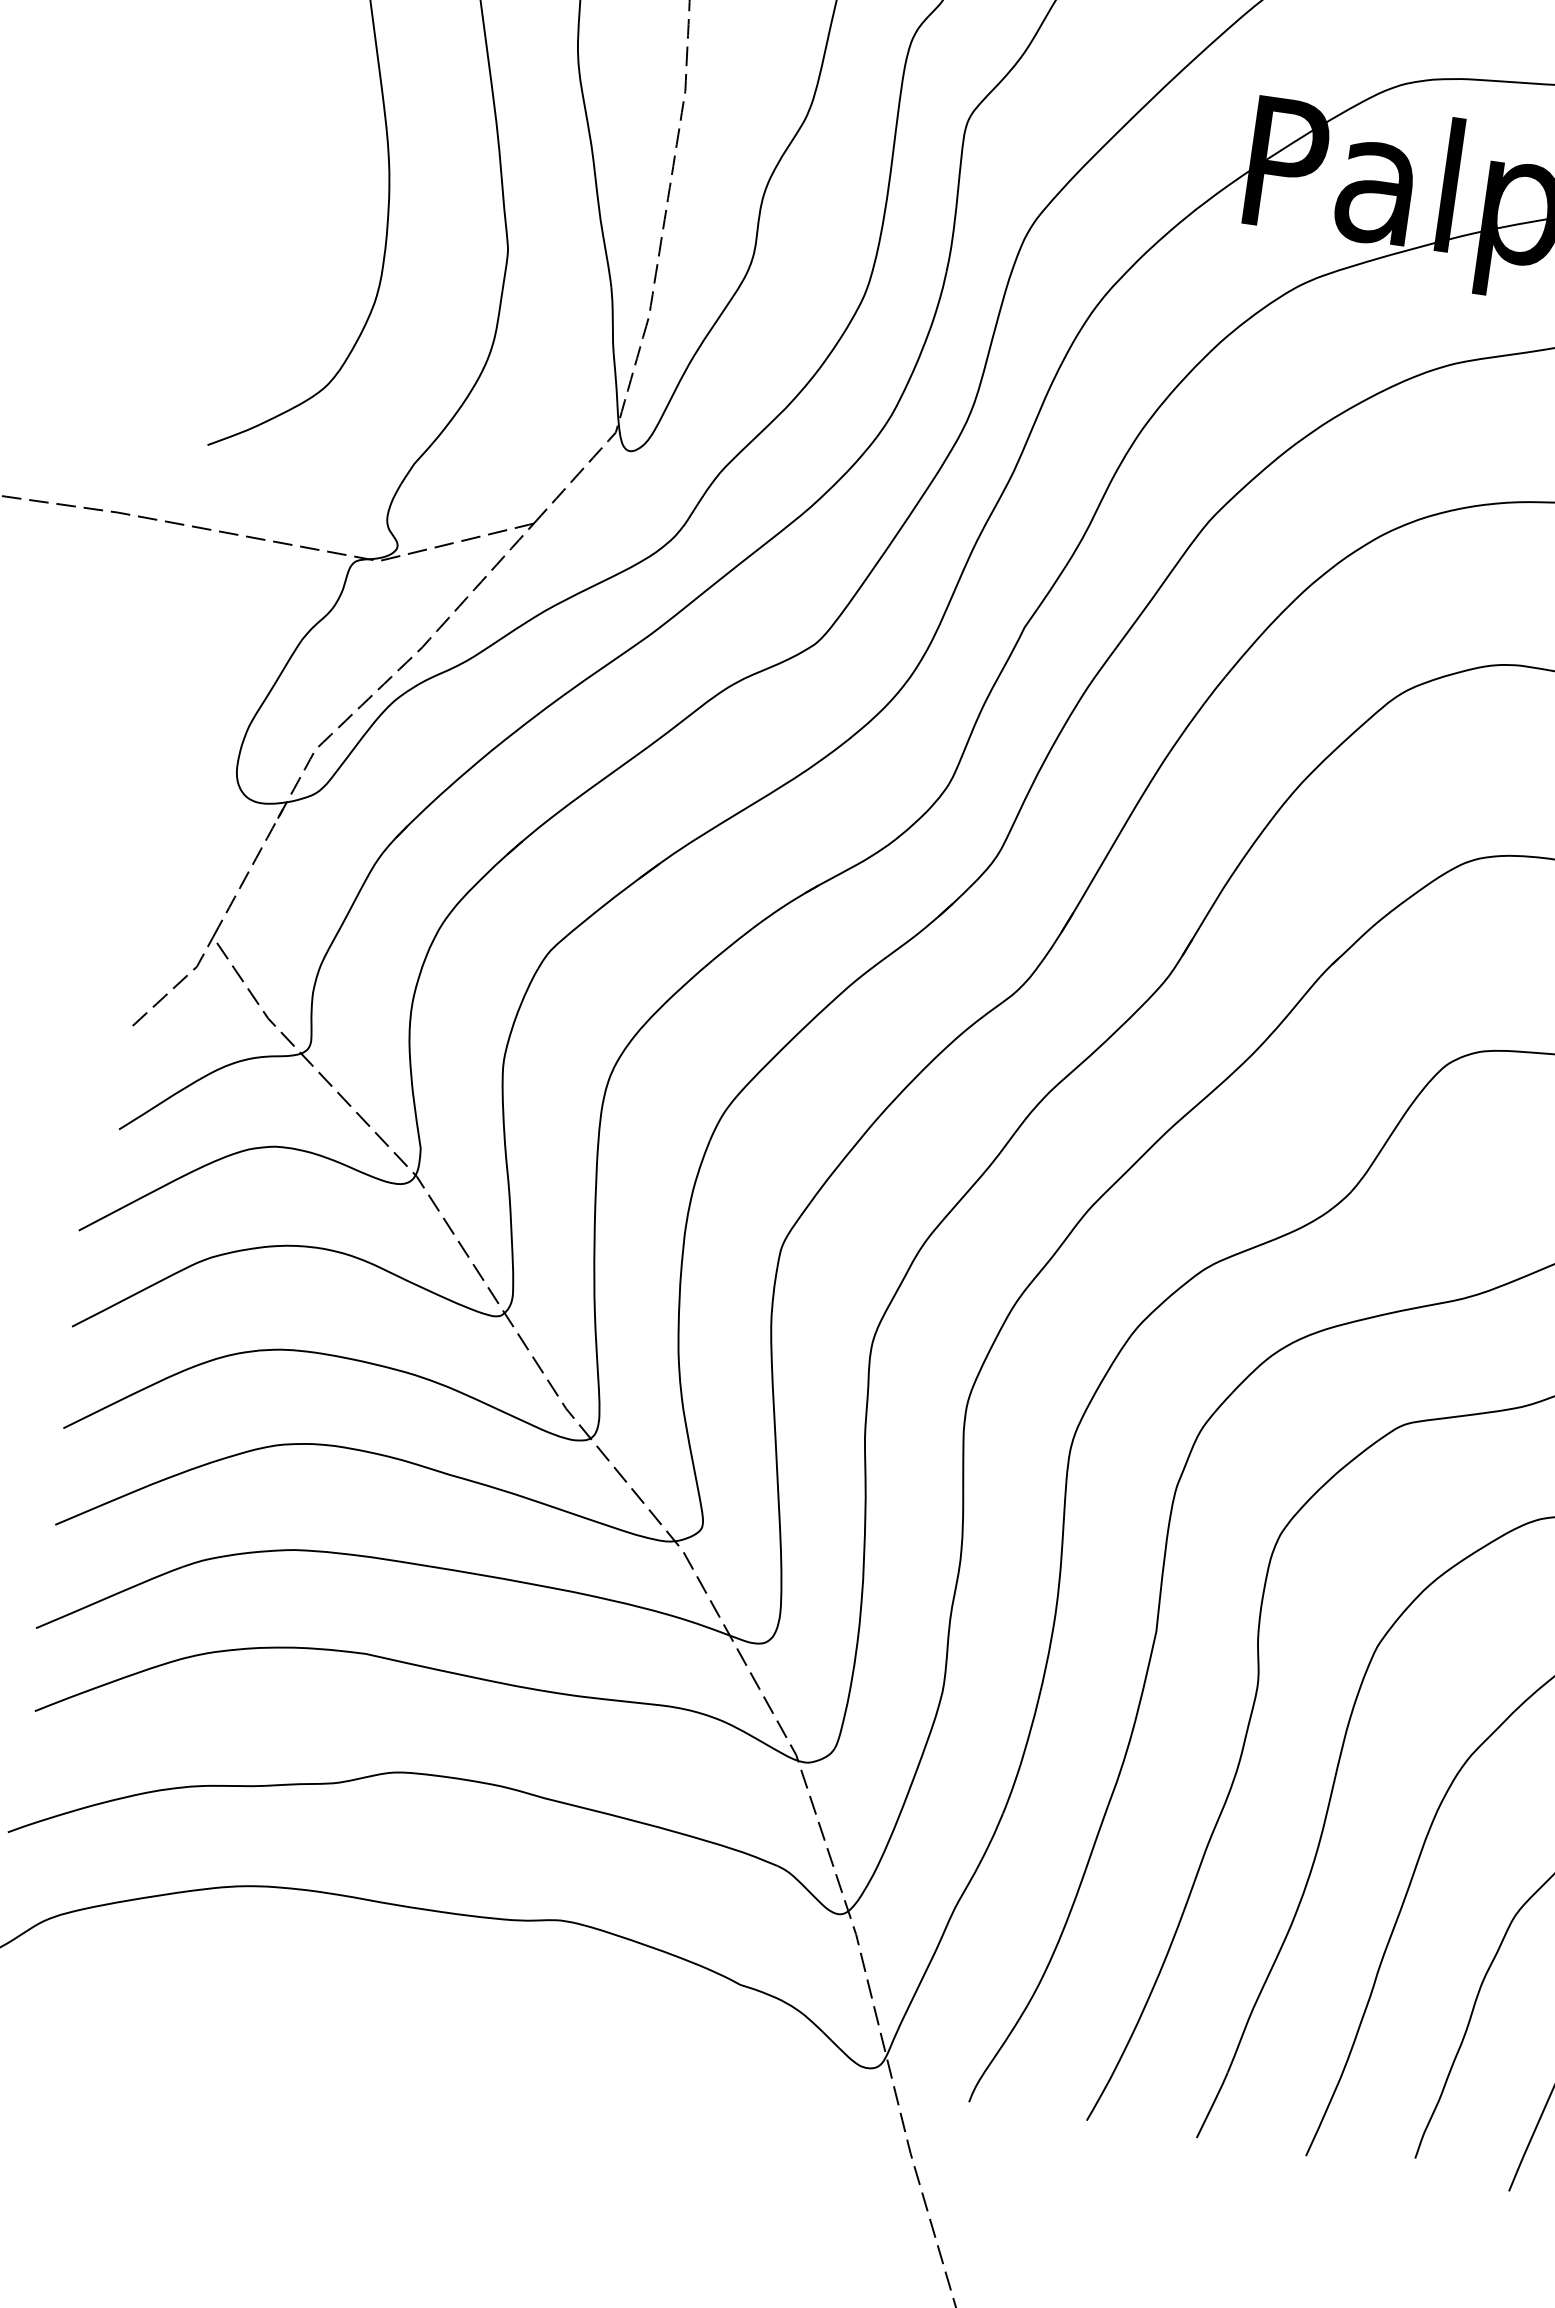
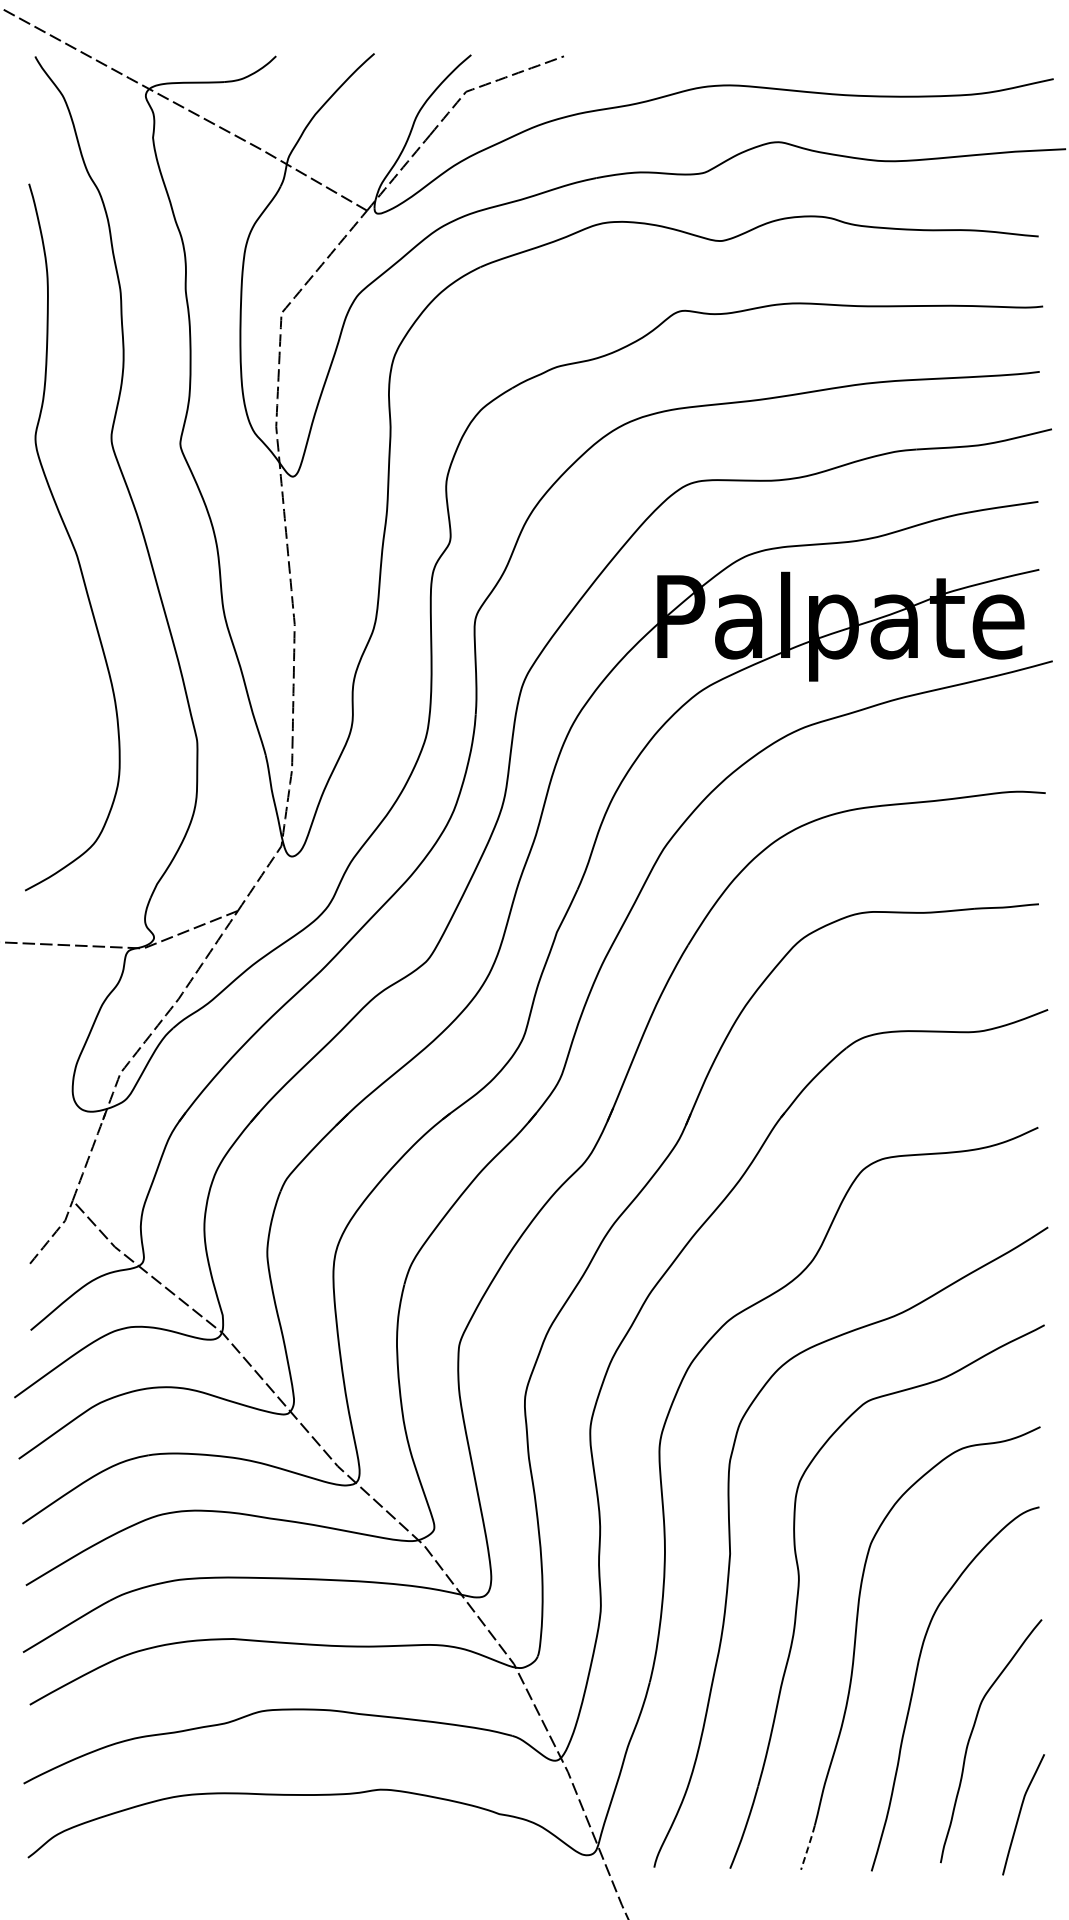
line: (1213, 2105) -> (808, 1847), solid -> dashed

